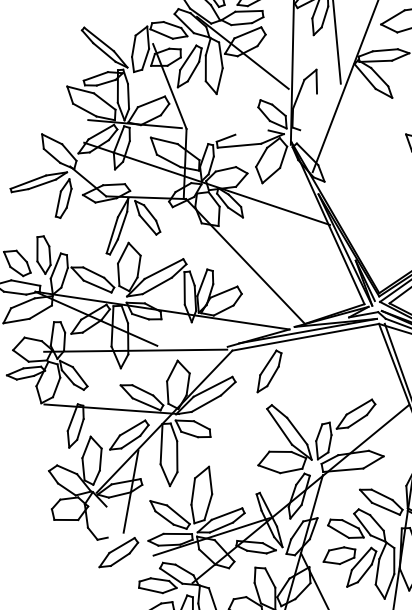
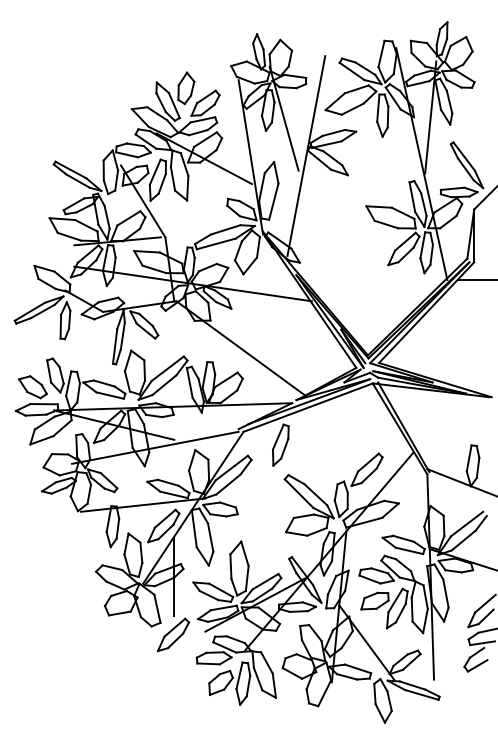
line: (308, 111) -> (273, 201), added
line: (251, 132) -> (225, 229), added
line: (107, 521) -> (157, 608), added

